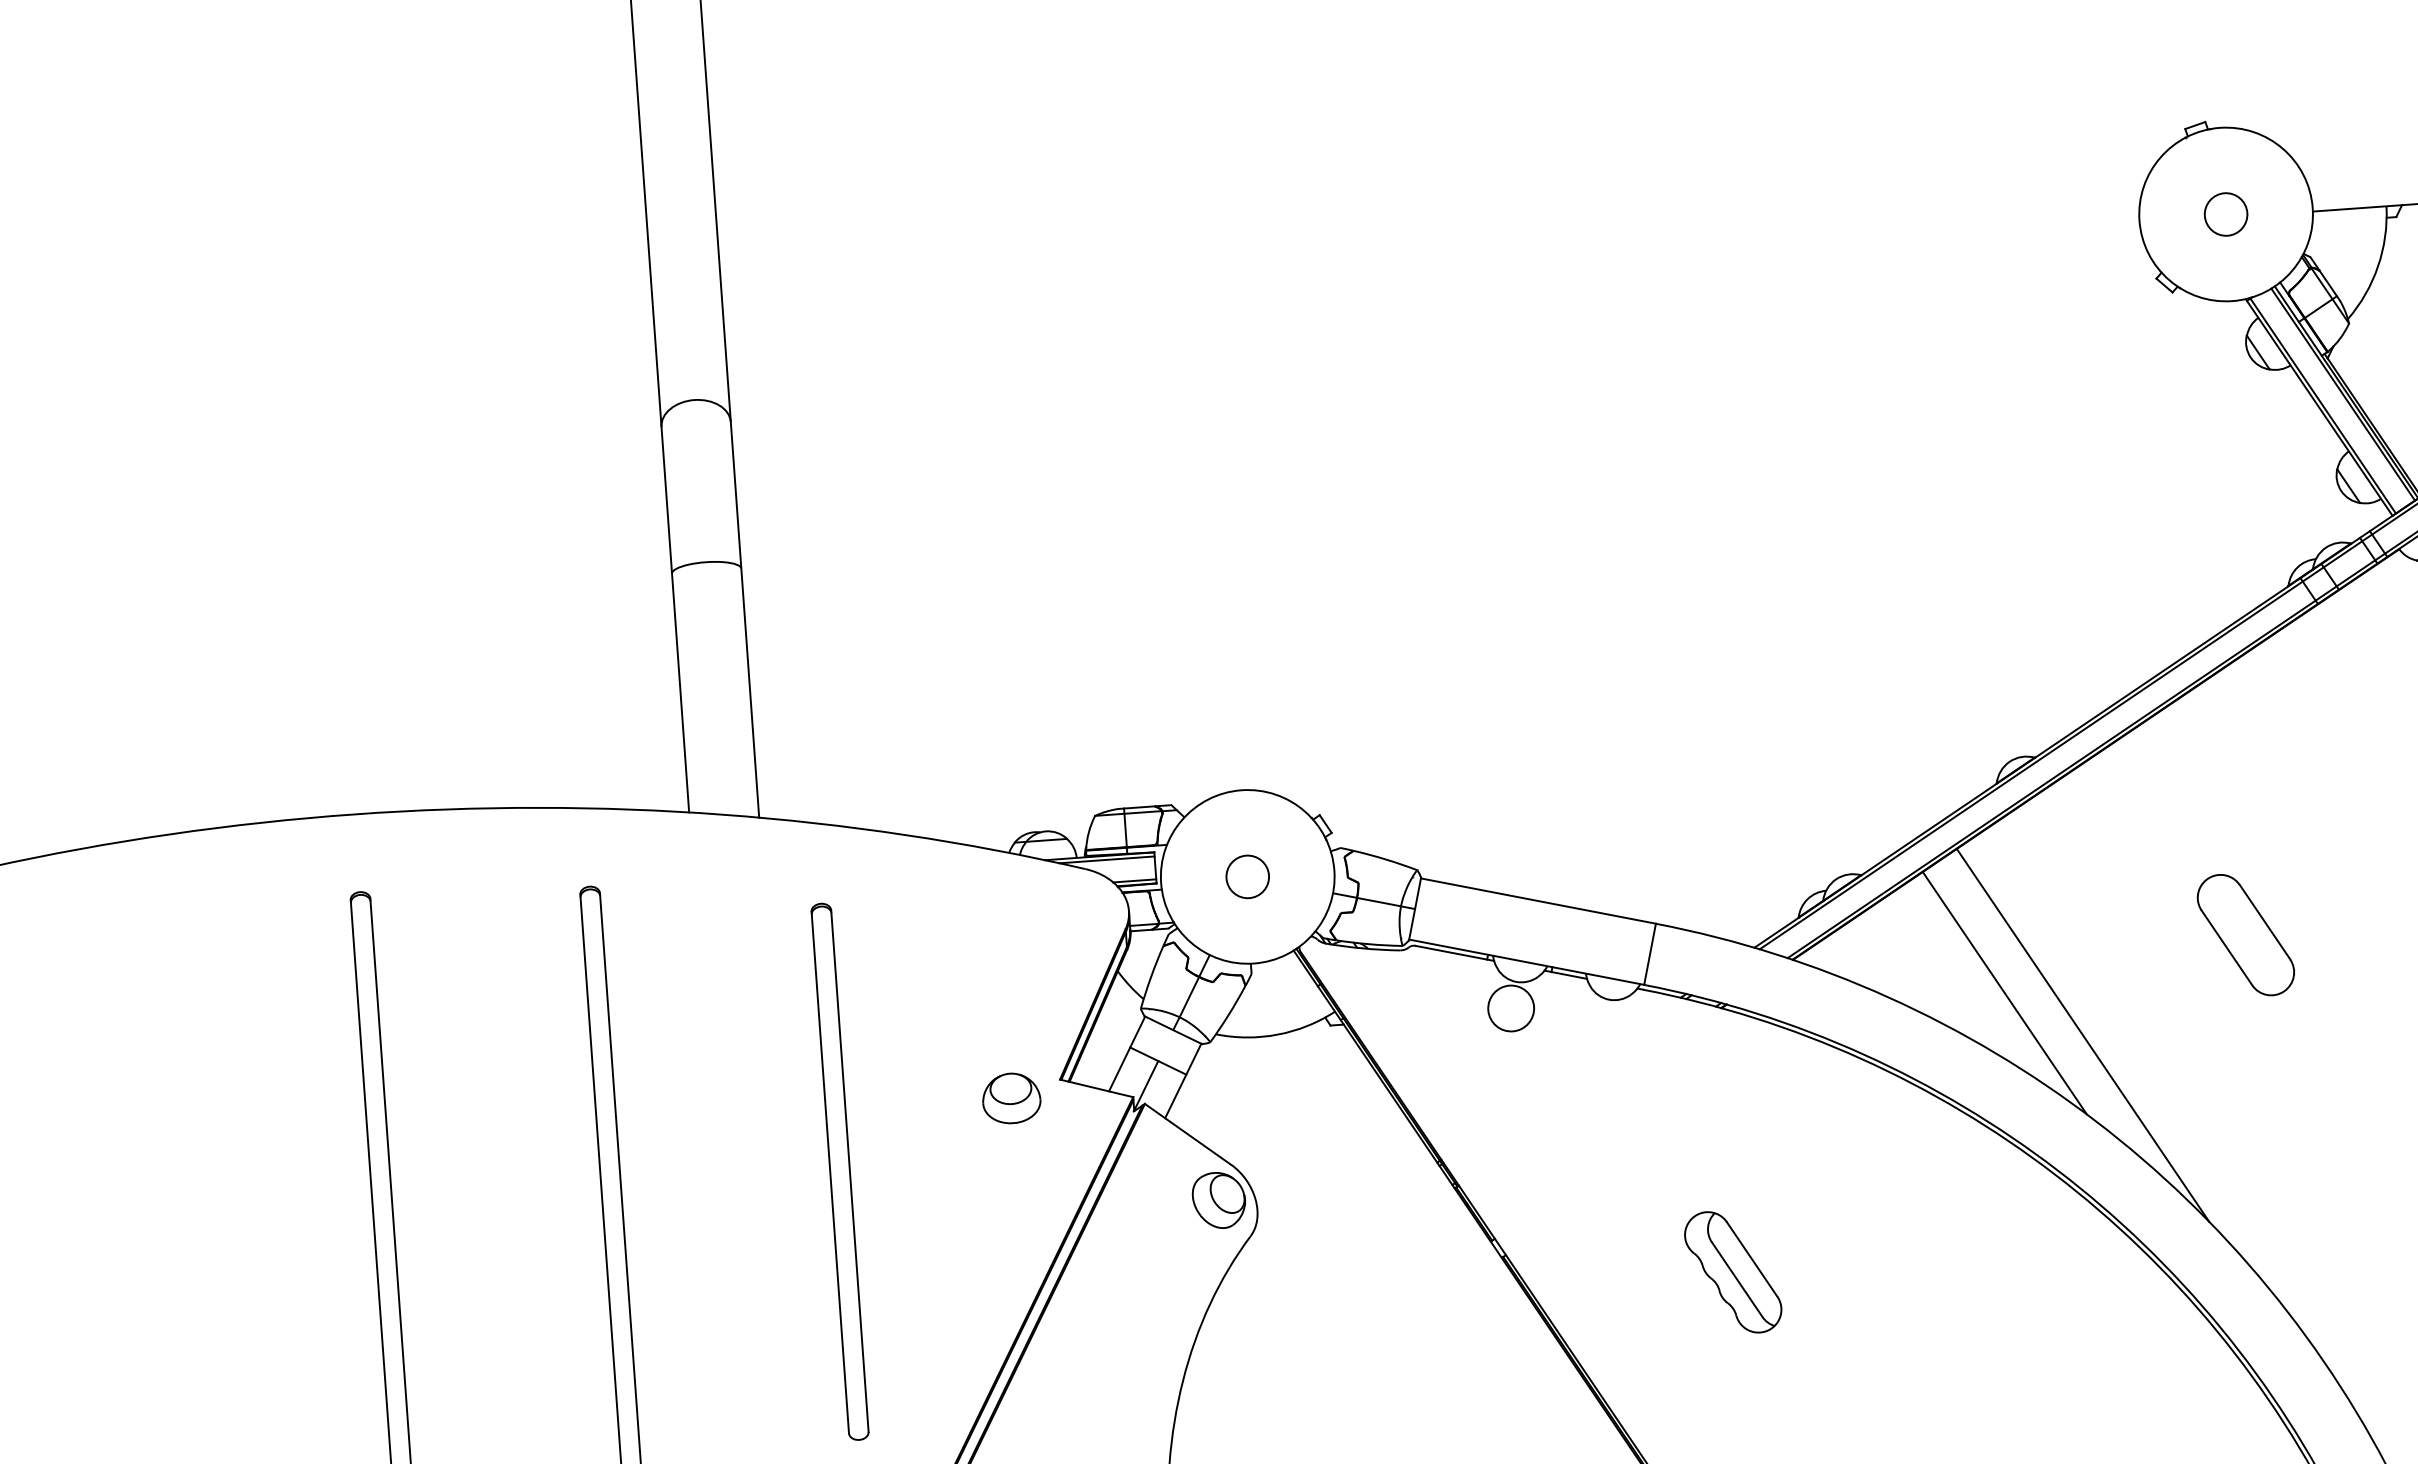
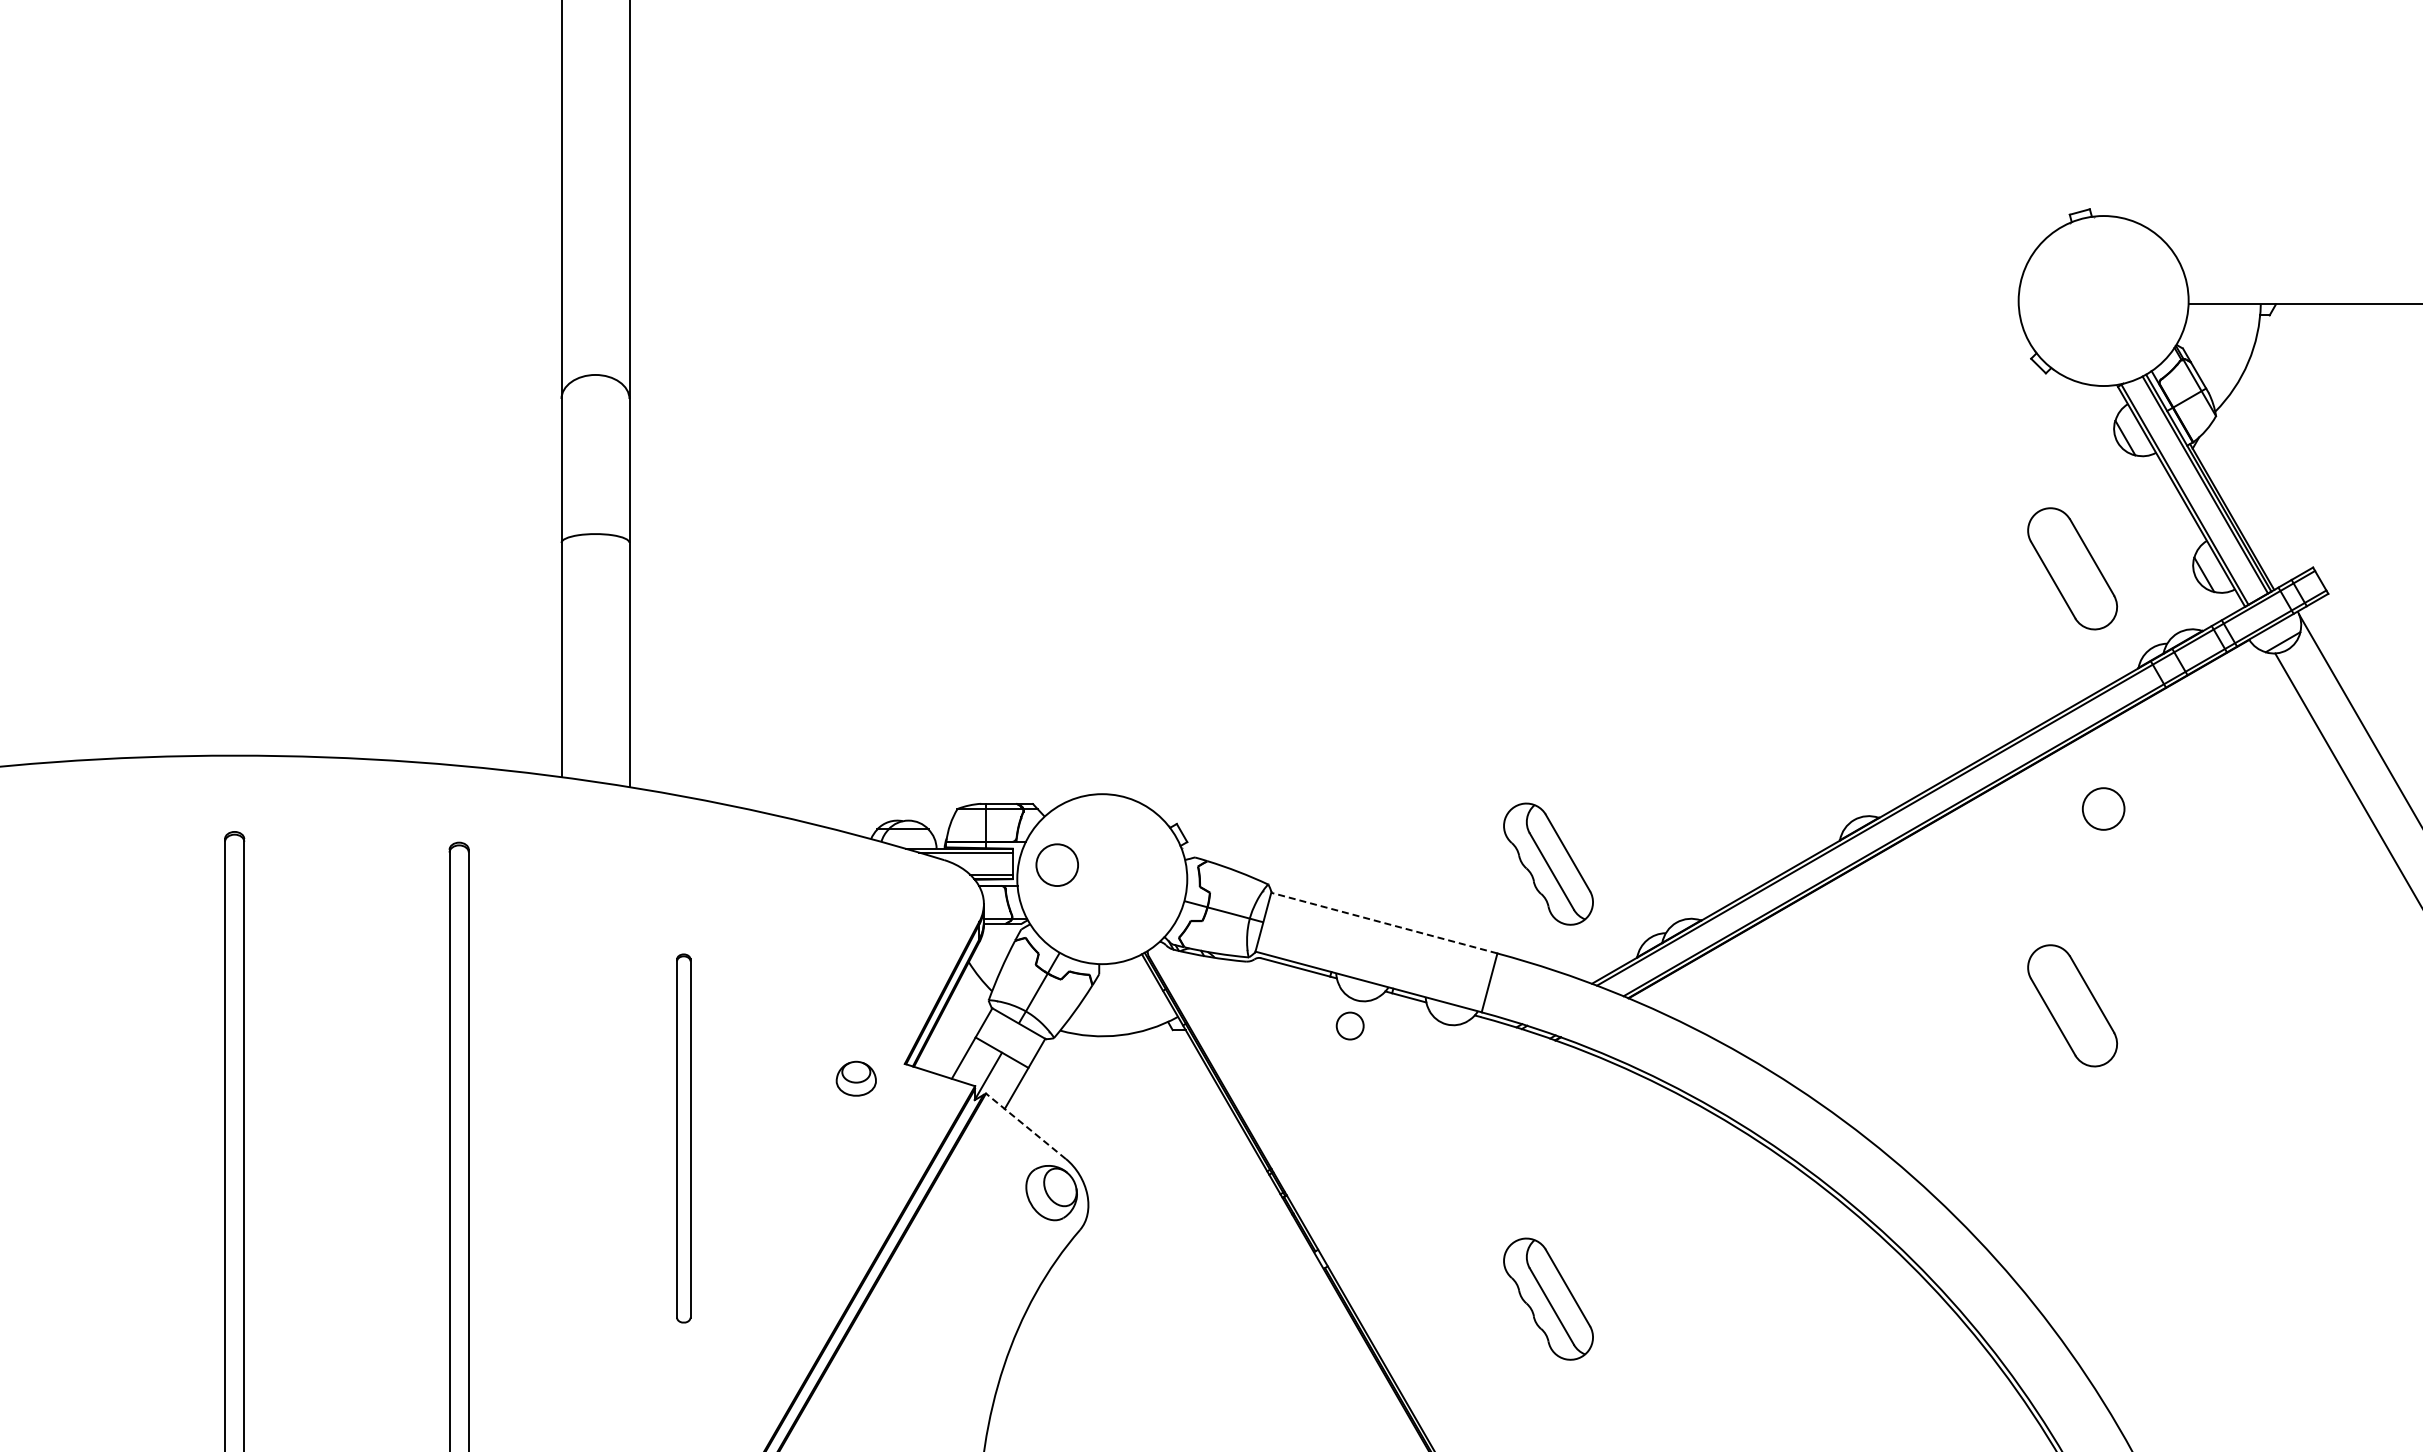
circle: (2225, 213) -> (2103, 808), moved
part: (2213, 489) -> (2072, 568), added
part: (1701, 828) -> (1548, 863), added
circle: (1246, 876) -> (1056, 864), moved
line: (1537, 900) -> (1383, 922), solid -> dashed
line: (2004, 993) -> (1832, 1045), removed
circle: (1510, 1007) -> (1349, 1025), size x0.6
line: (2082, 1035) -> (1906, 1092), removed
part: (1011, 1098) -> (856, 1078), size x0.7
line: (1187, 1134) -> (1025, 1126), solid -> dashed
part: (839, 1171) -> (683, 1138), size x0.7

